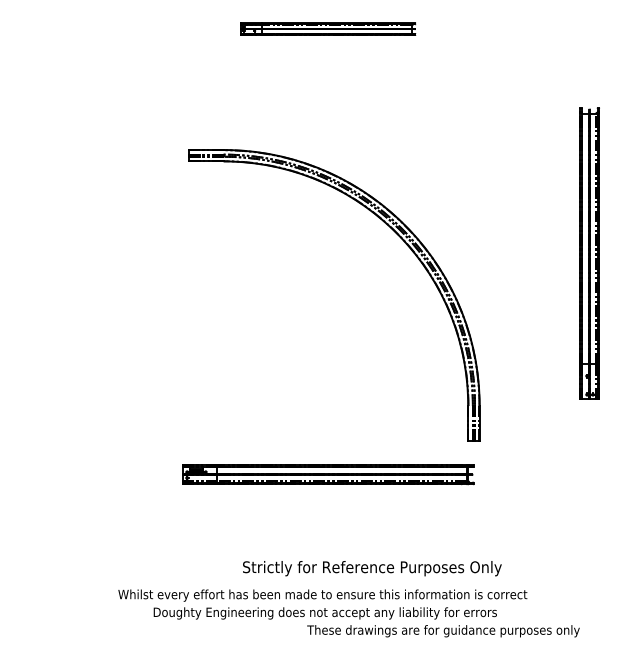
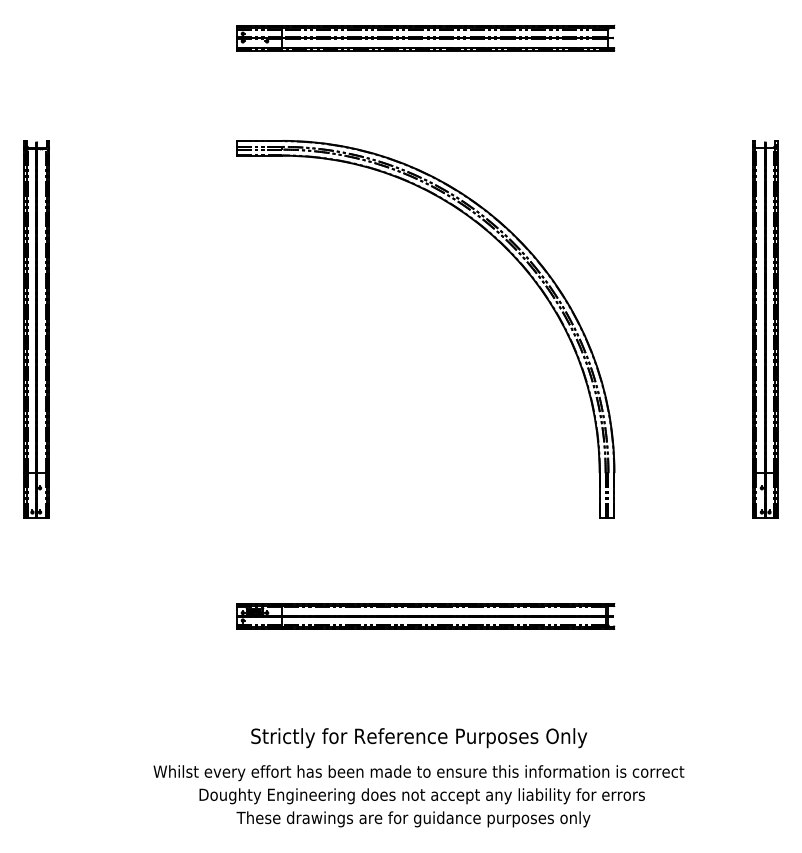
part: (327, 28) -> (425, 37), size x1.67
part: (391, 229) -> (499, 243), moved
part: (28, 253) -> (36, 329), added
text: (372, 568) -> (419, 738), moved
text: (443, 631) -> (413, 819), moved

